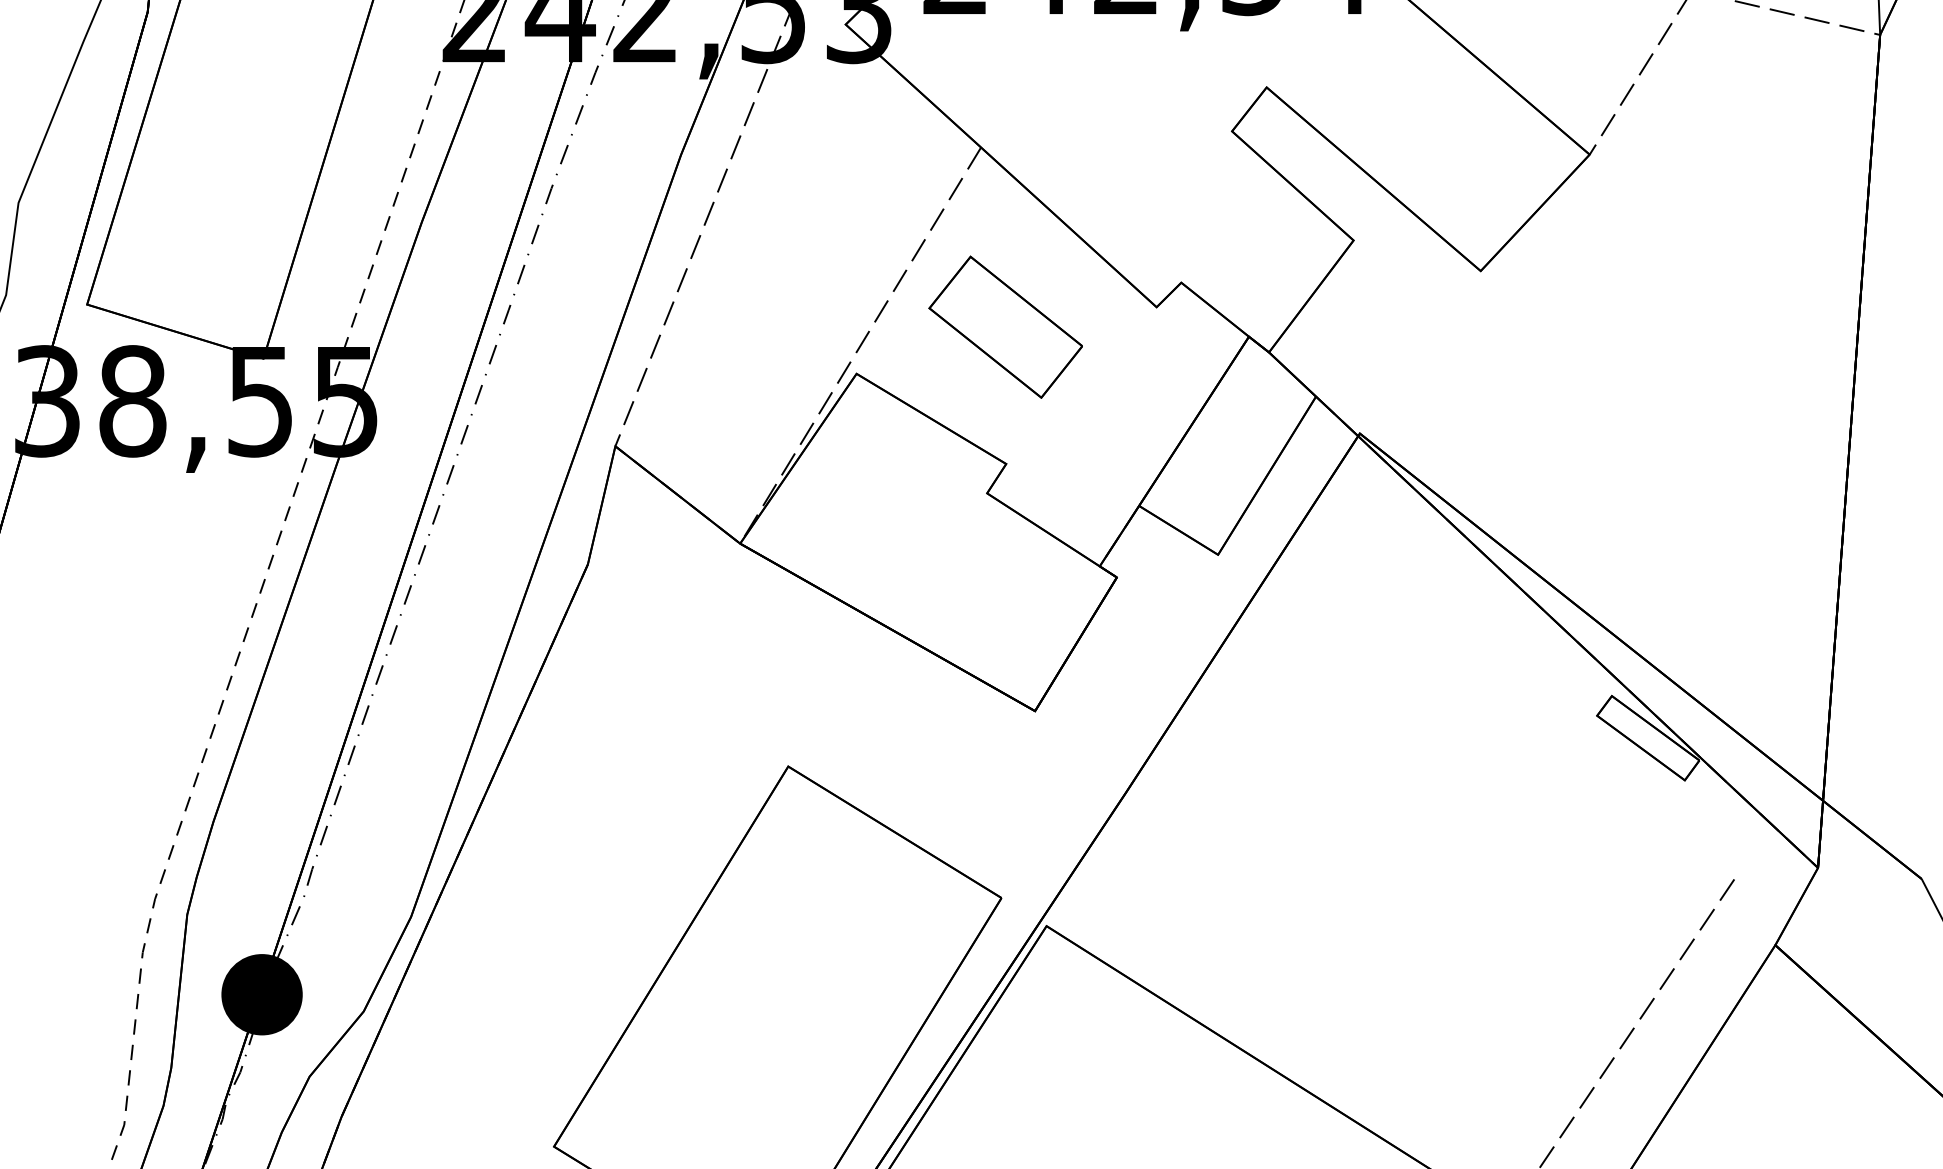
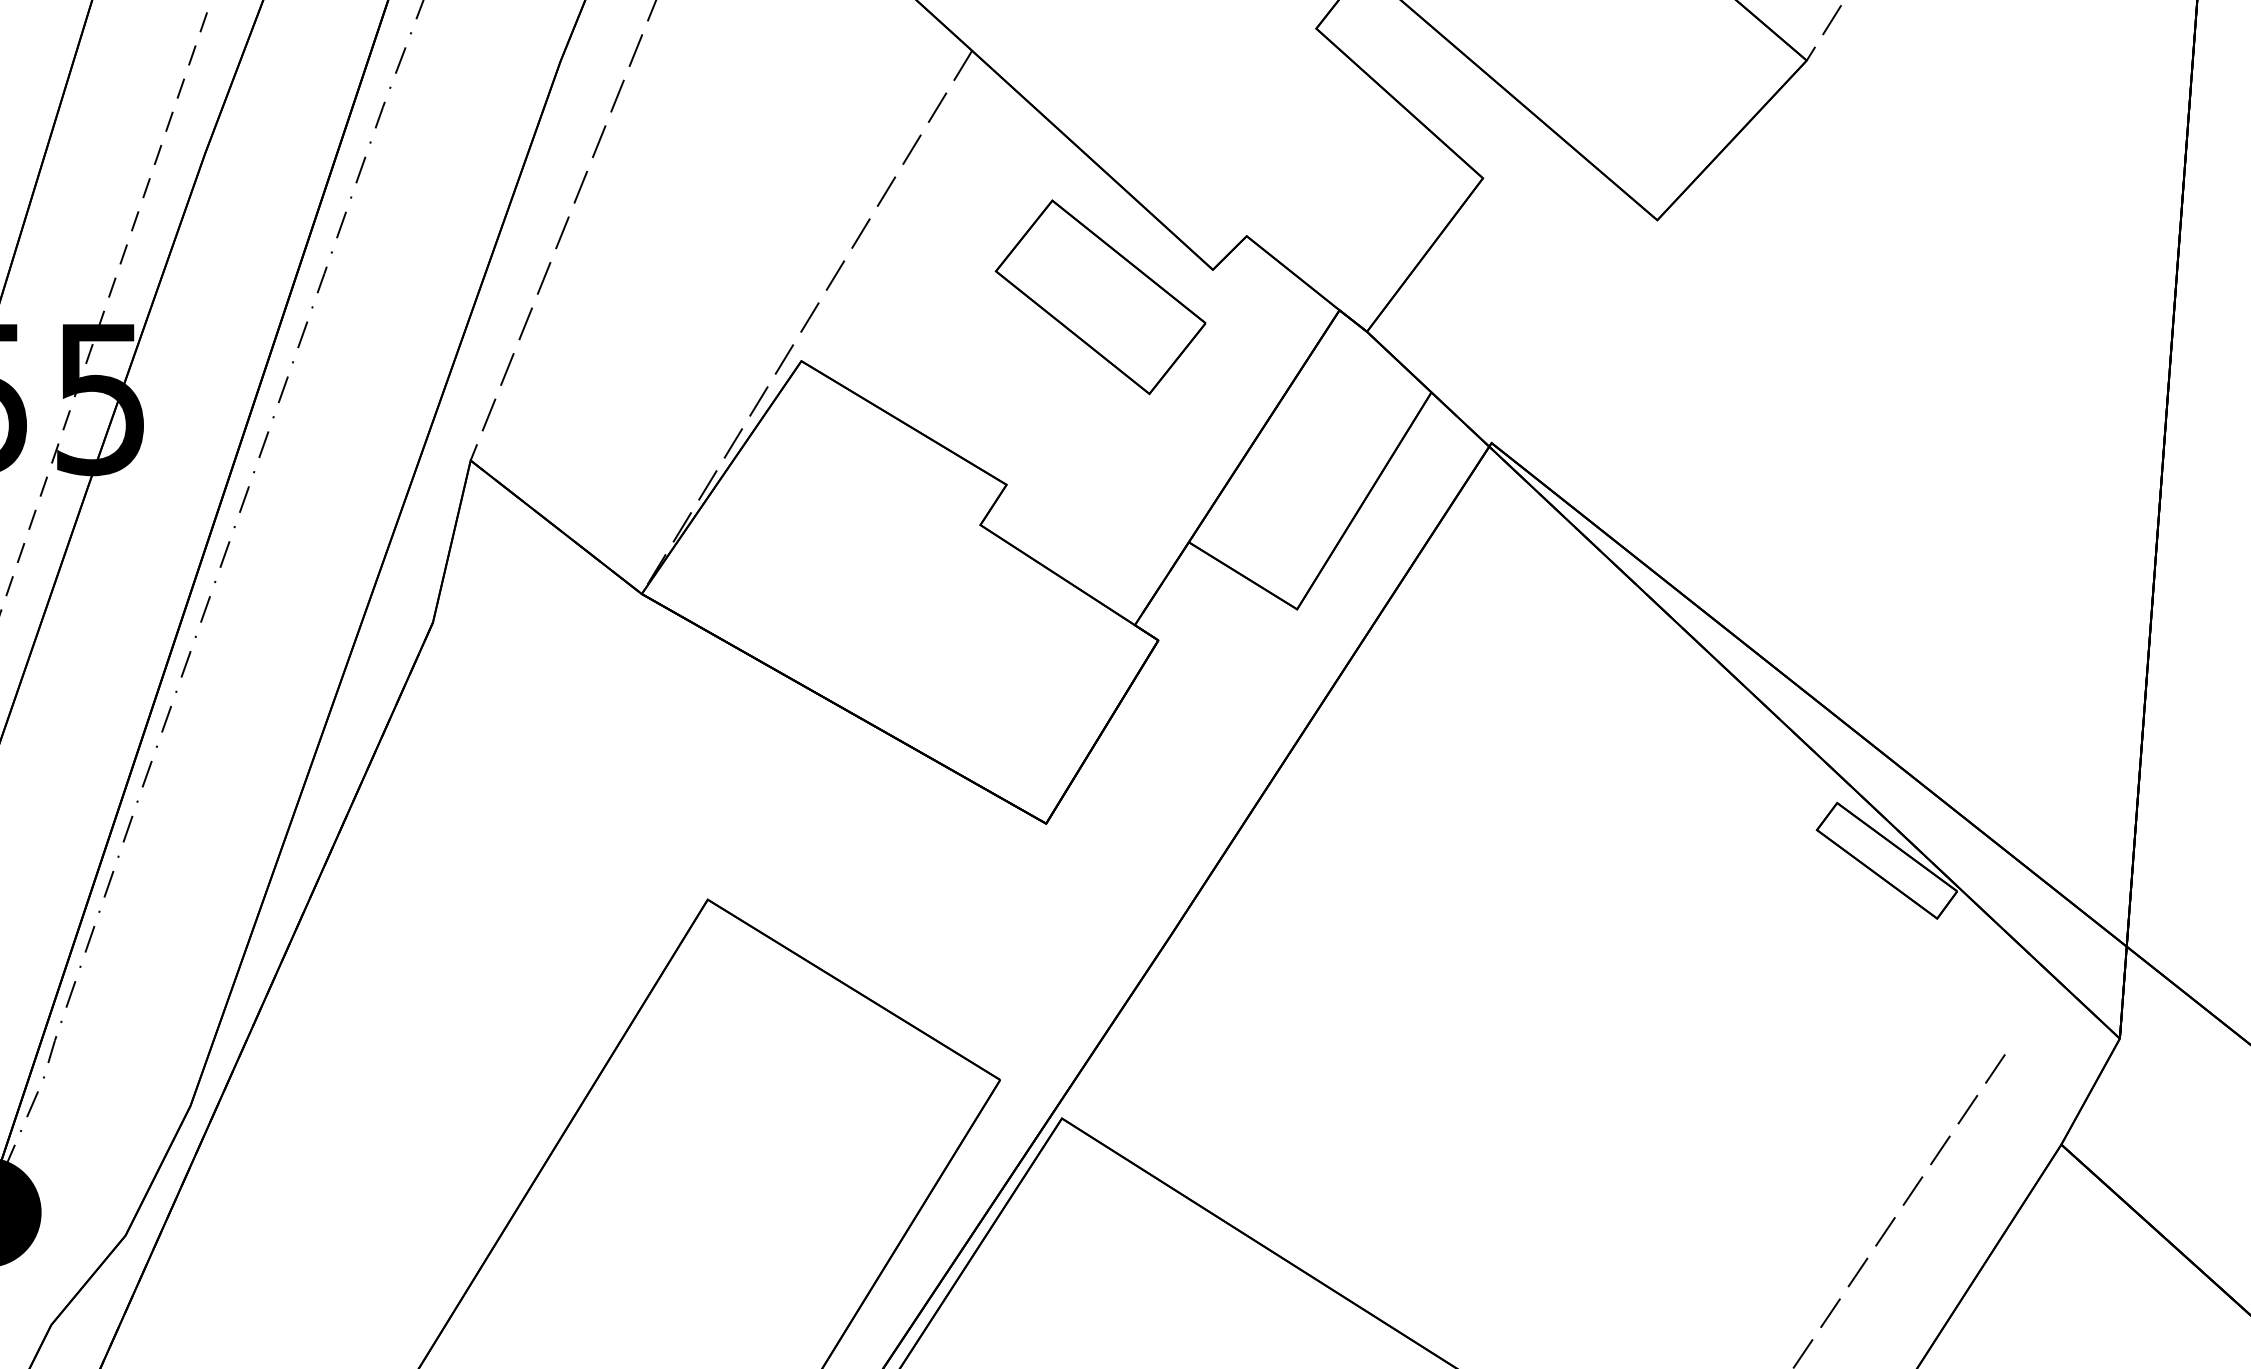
part: (1005, 326) -> (1100, 296), moved

